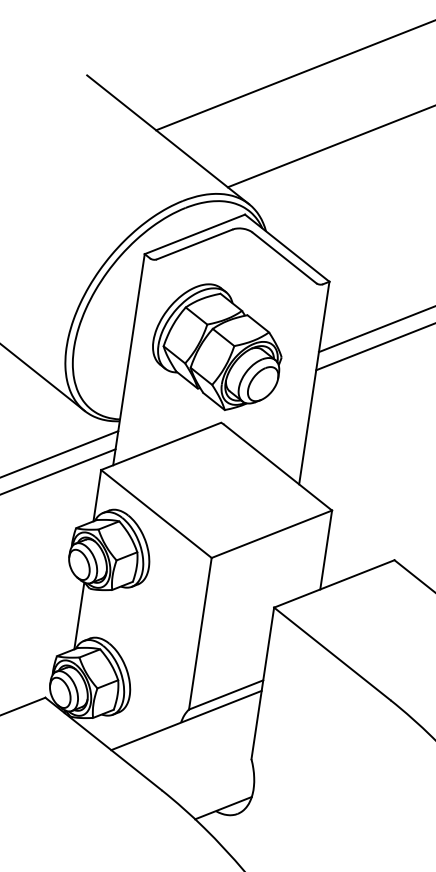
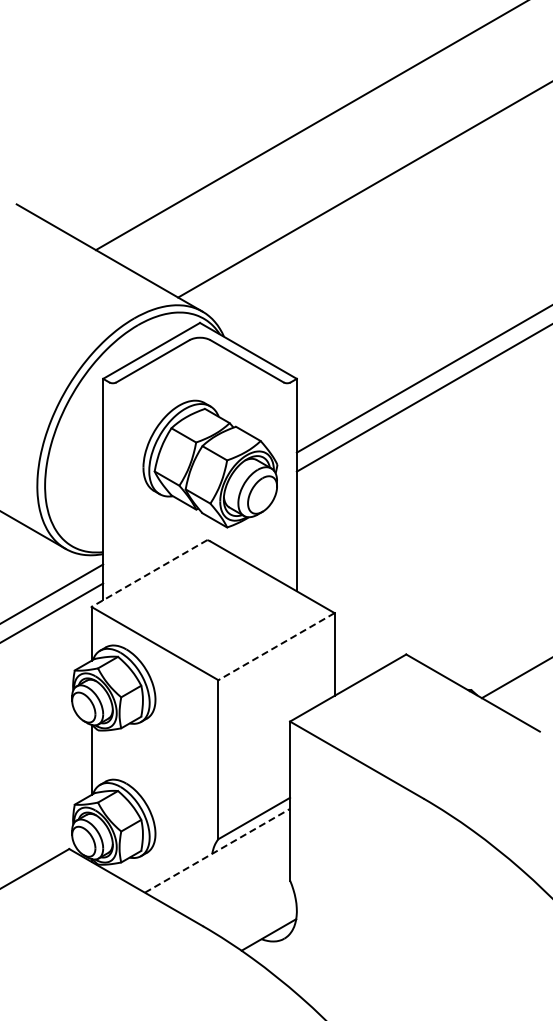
part: (217, 346) -> (210, 463), moved
line: (161, 446) -> (149, 573), solid -> dashed
line: (271, 534) -> (276, 646), solid -> dashed
line: (186, 720) -> (217, 850), solid -> dashed

